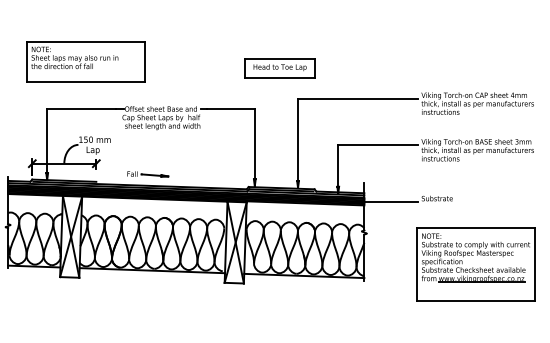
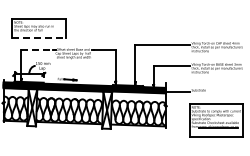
part: (278, 69) -> (126, 31), removed
line: (84, 82) -> (38, 37), solid -> dashed
line: (82, 108) -> (37, 49), solid -> dashed

